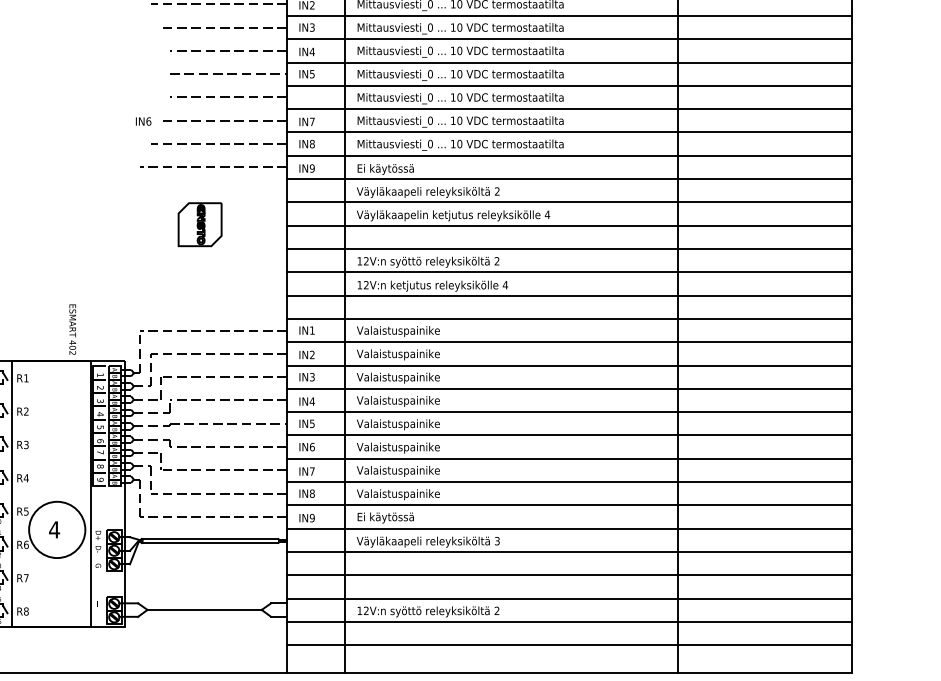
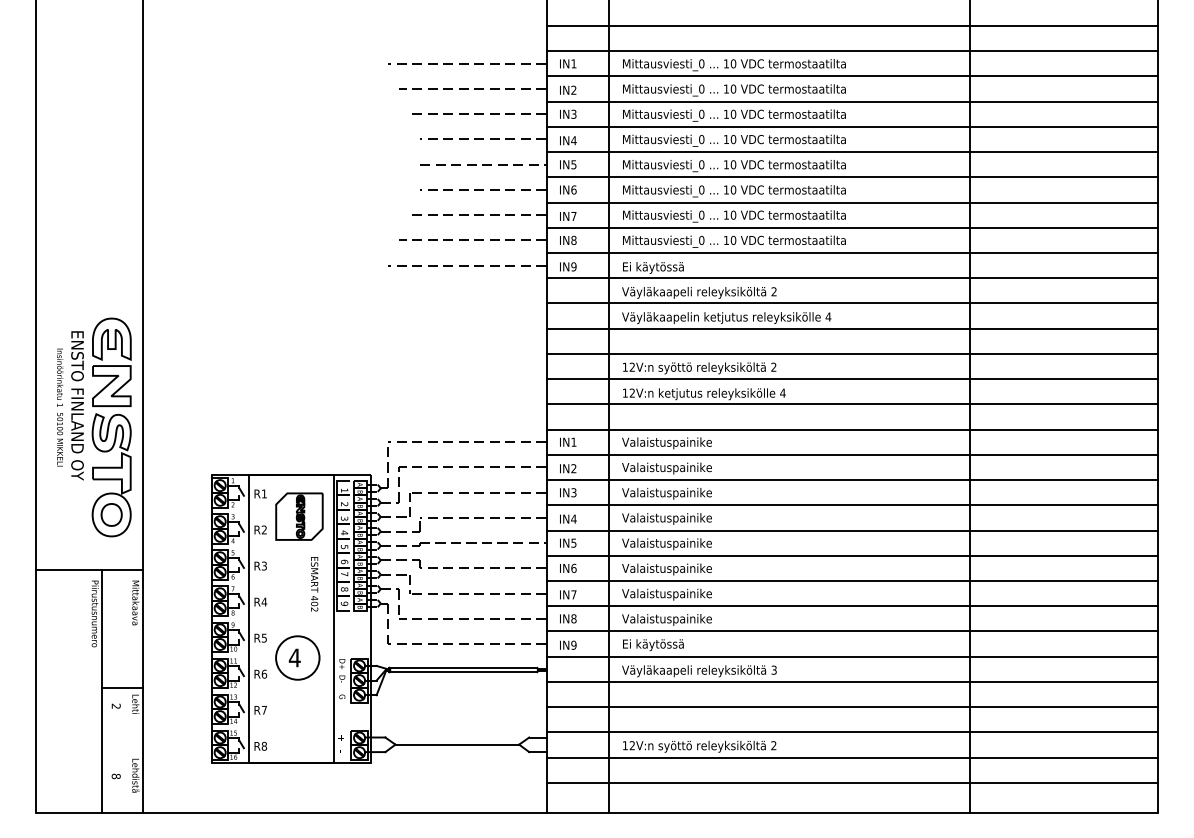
text: (143, 121) -> (568, 189), moved
part: (200, 224) -> (299, 516), moved
text: (72, 329) -> (314, 584), moved
circle: (56, 529) -> (297, 657), size x0.71

